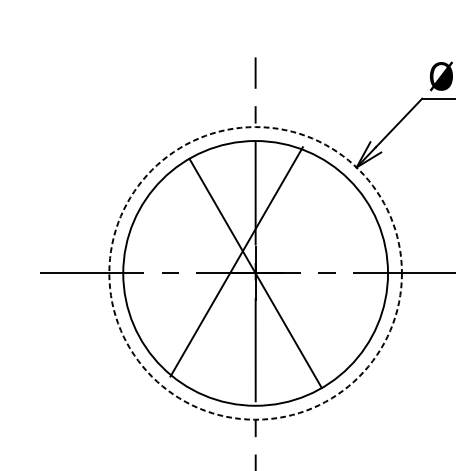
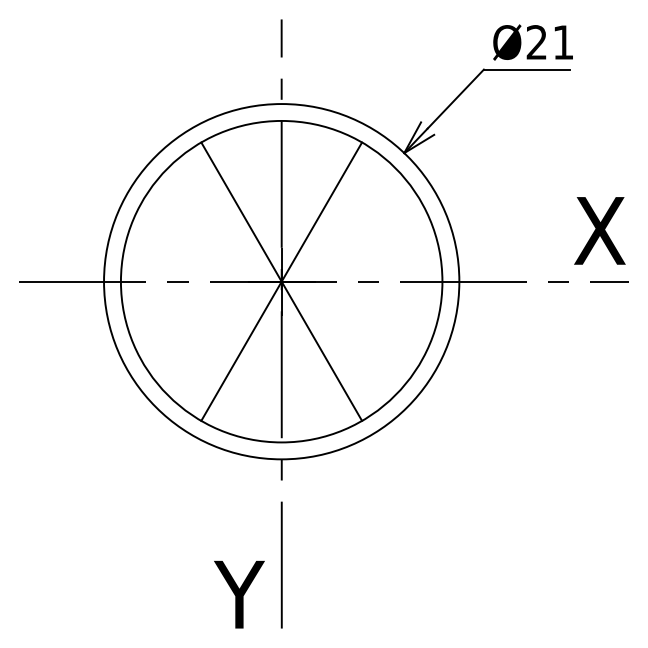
line: (236, 261) -> (281, 281), moved
circle: (255, 273) -> (281, 281), dashed -> solid

